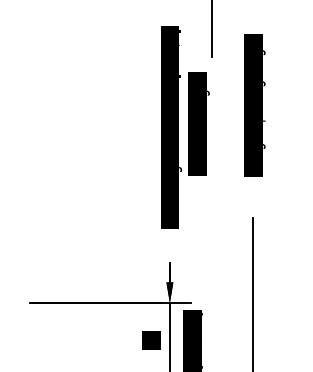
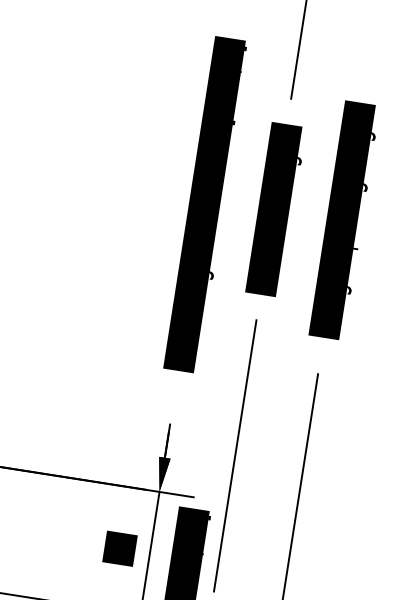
text: (254, 105) -> (343, 220), moved
text: (198, 123) -> (275, 208), moved
line: (211, 274) -> (235, 455), added

